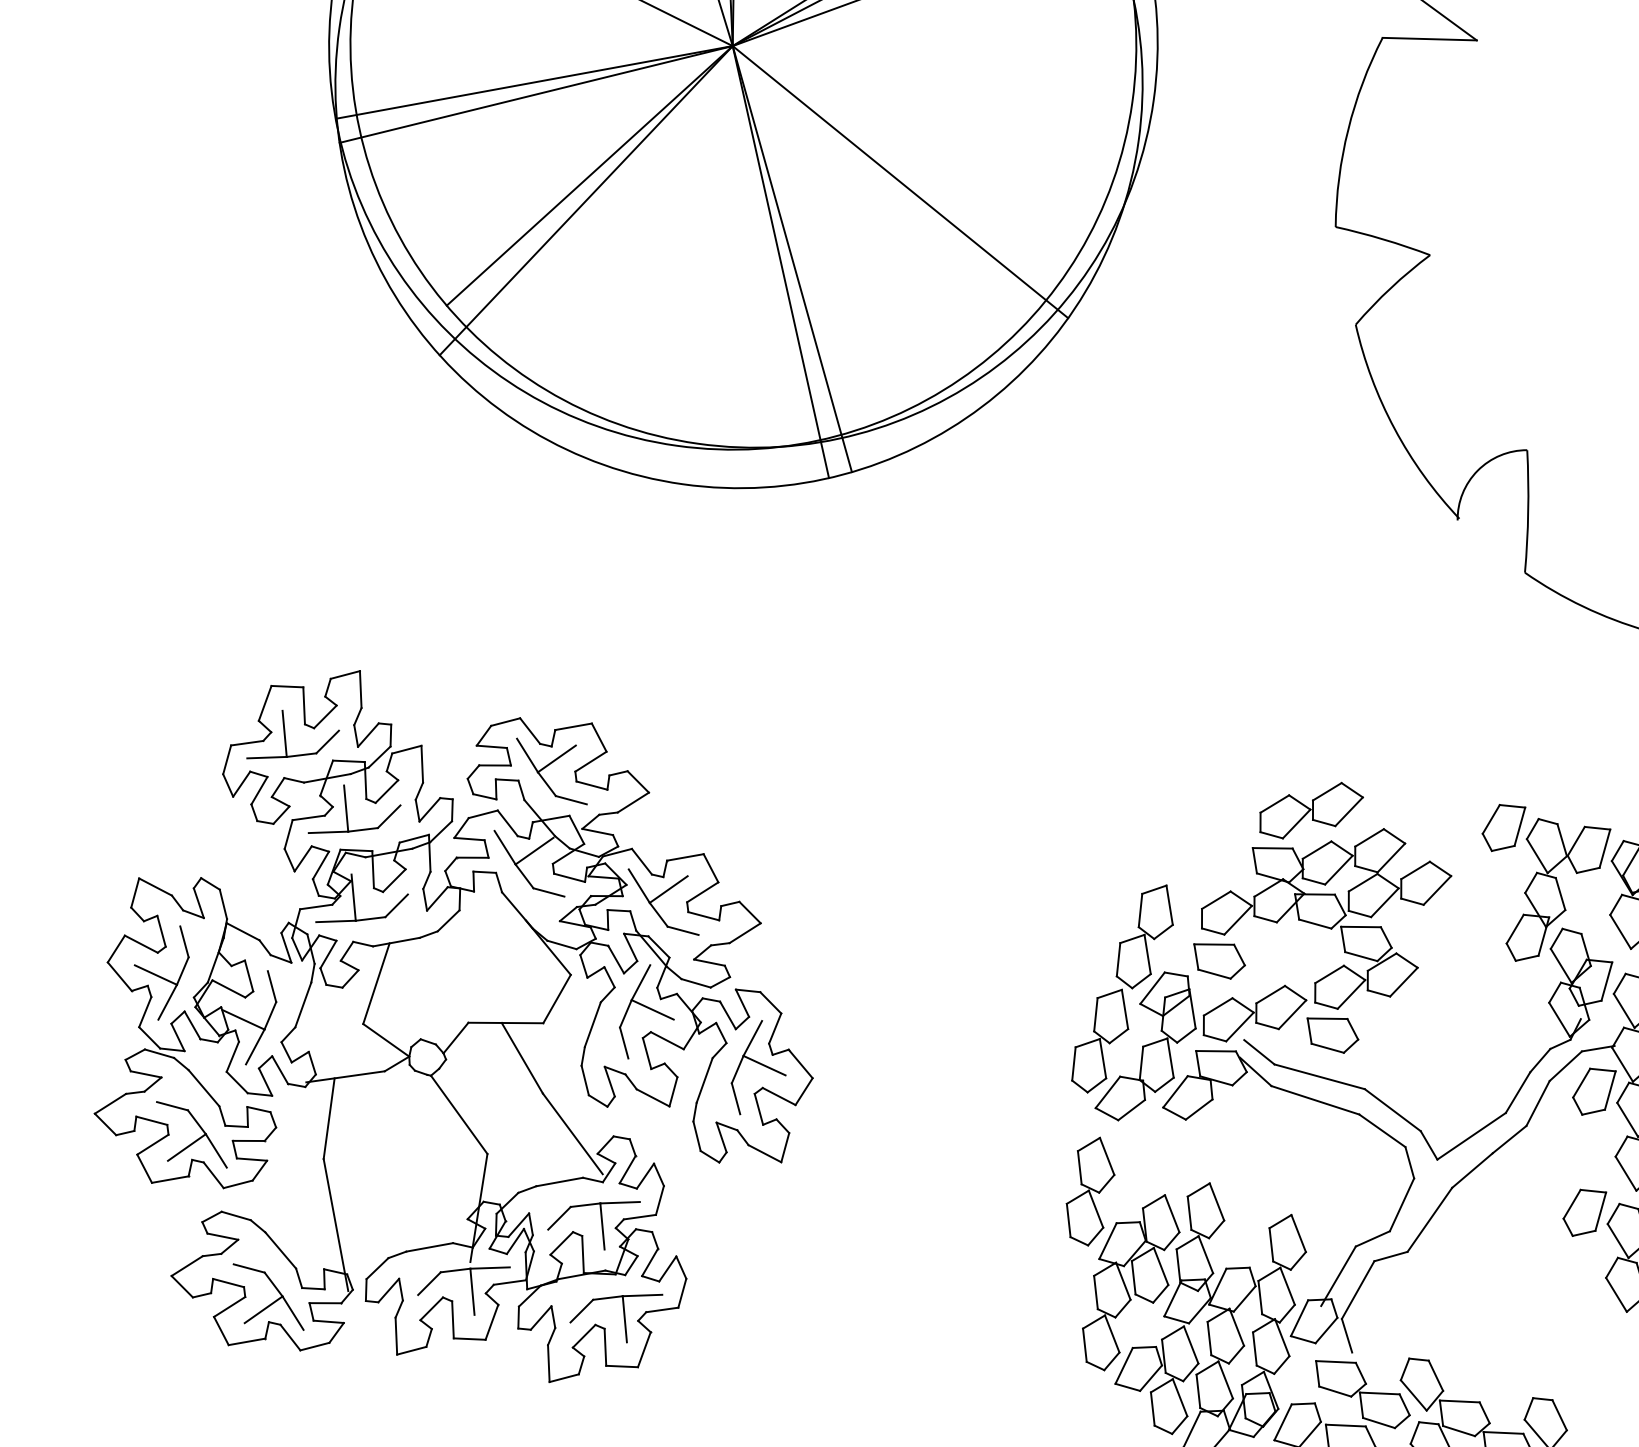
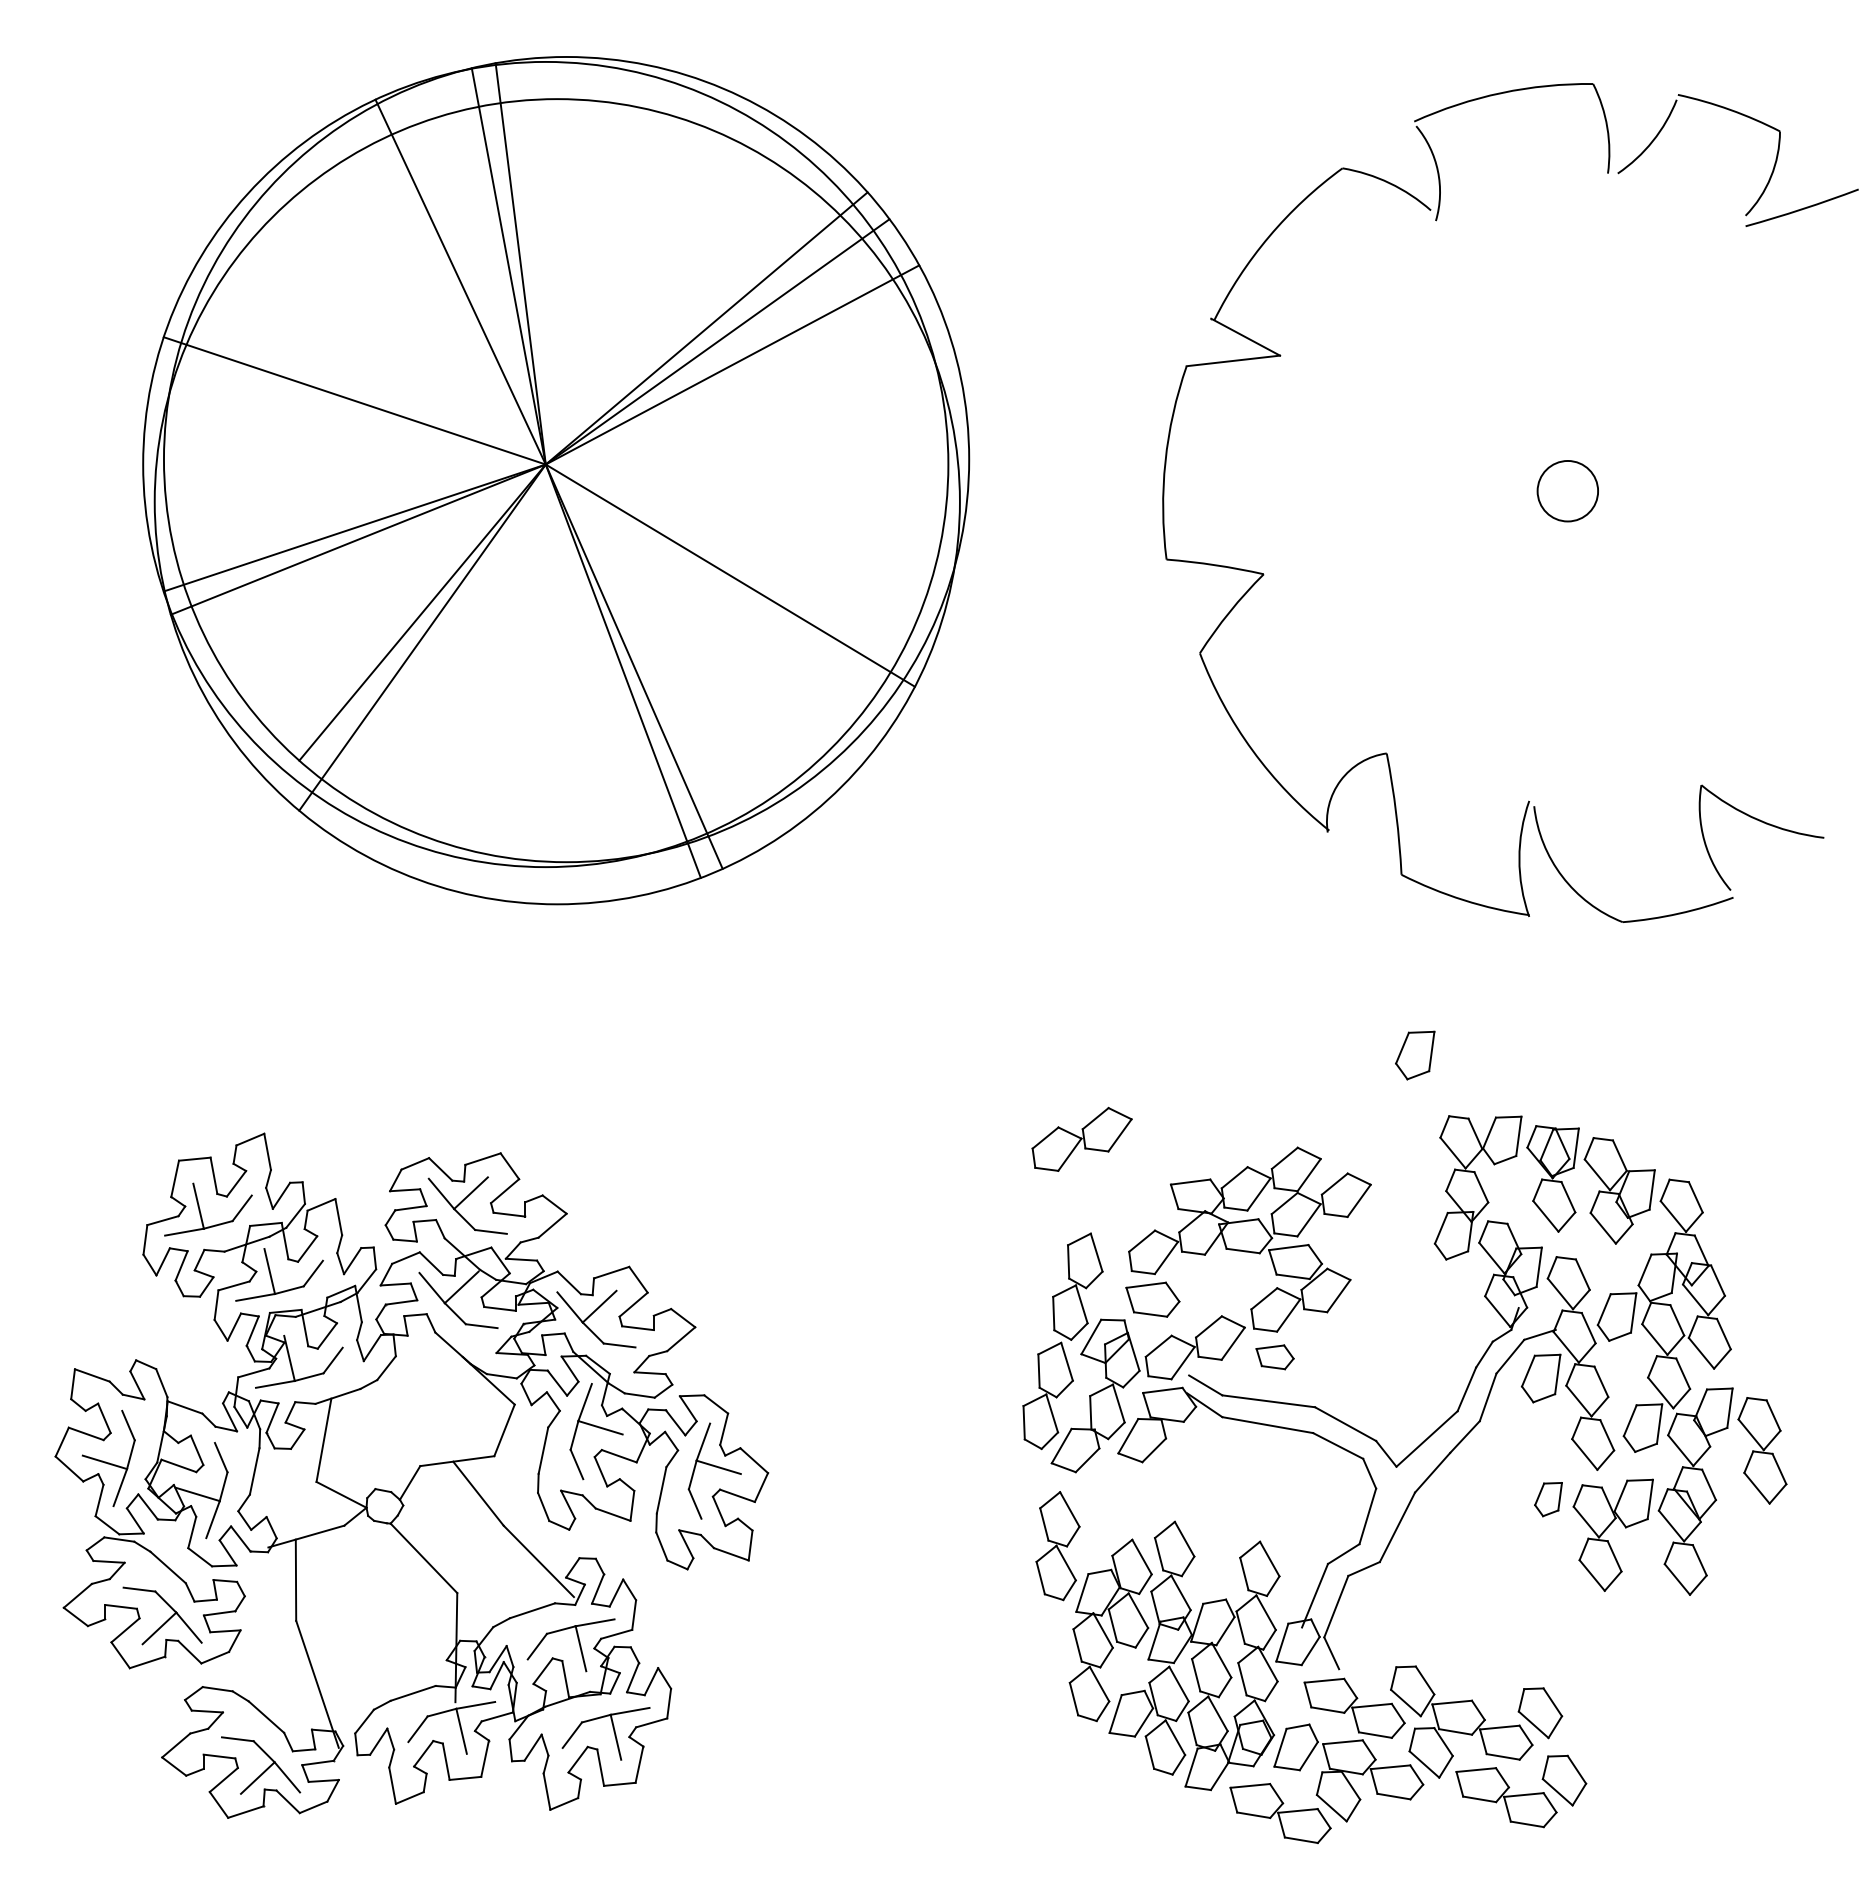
part: (1310, 809) -> (1081, 1138), moved
part: (1503, 828) -> (1415, 1055), moved
part: (1331, 1034) -> (1274, 1357), size x0.7
part: (1583, 1213) -> (1548, 1499), size x0.7

